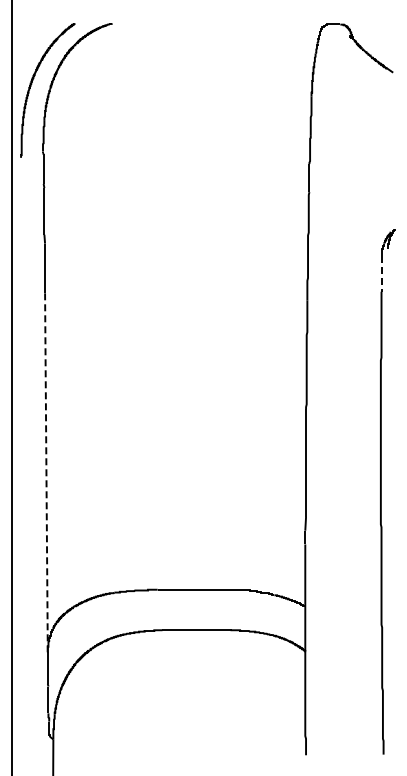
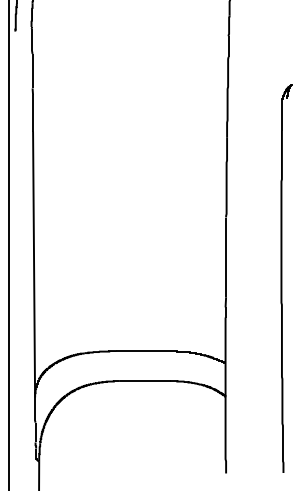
line: (381, 273) -> (281, 117), dashed -> solid
line: (46, 472) -> (34, 264), dashed -> solid

